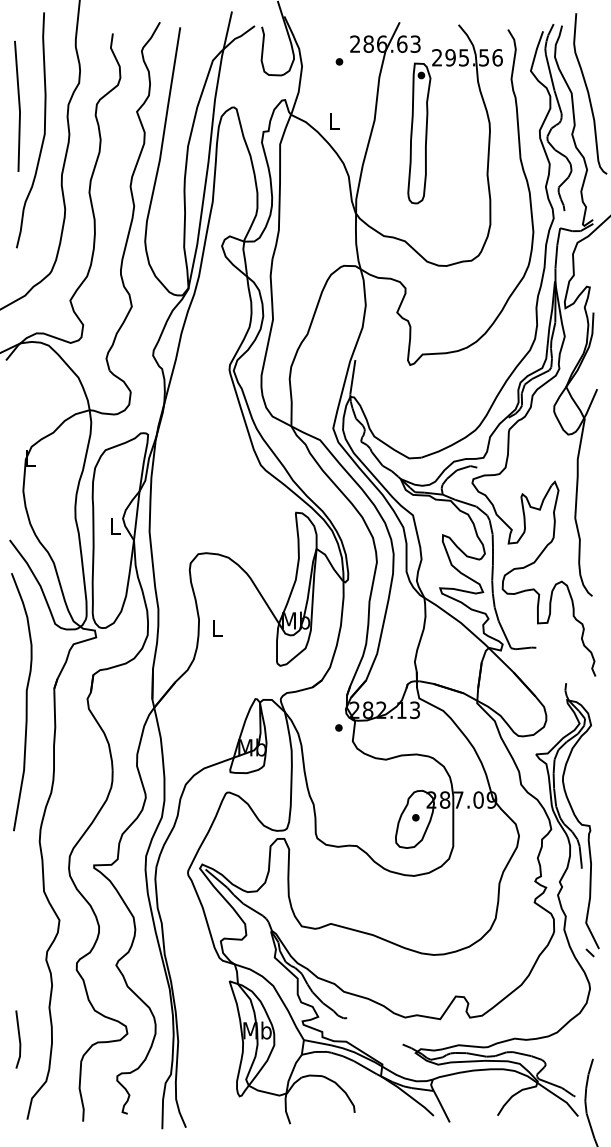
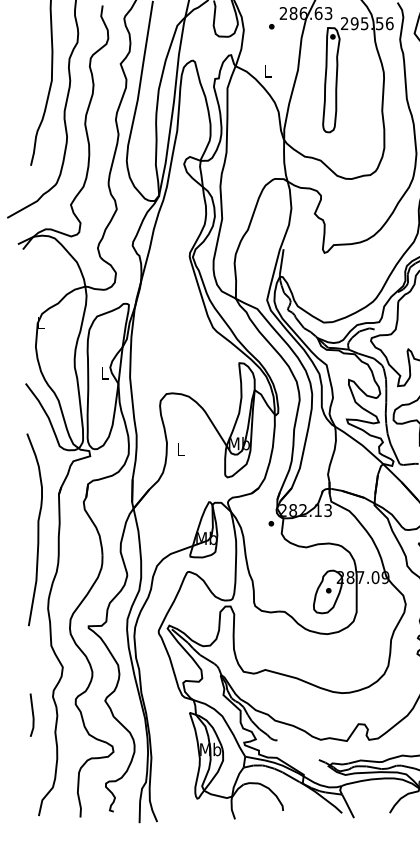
line: (18, 105) -> (32, 59), removed
curve: (25, 702) -> (37, 530), moved
line: (18, 1039) -> (32, 715), moved

